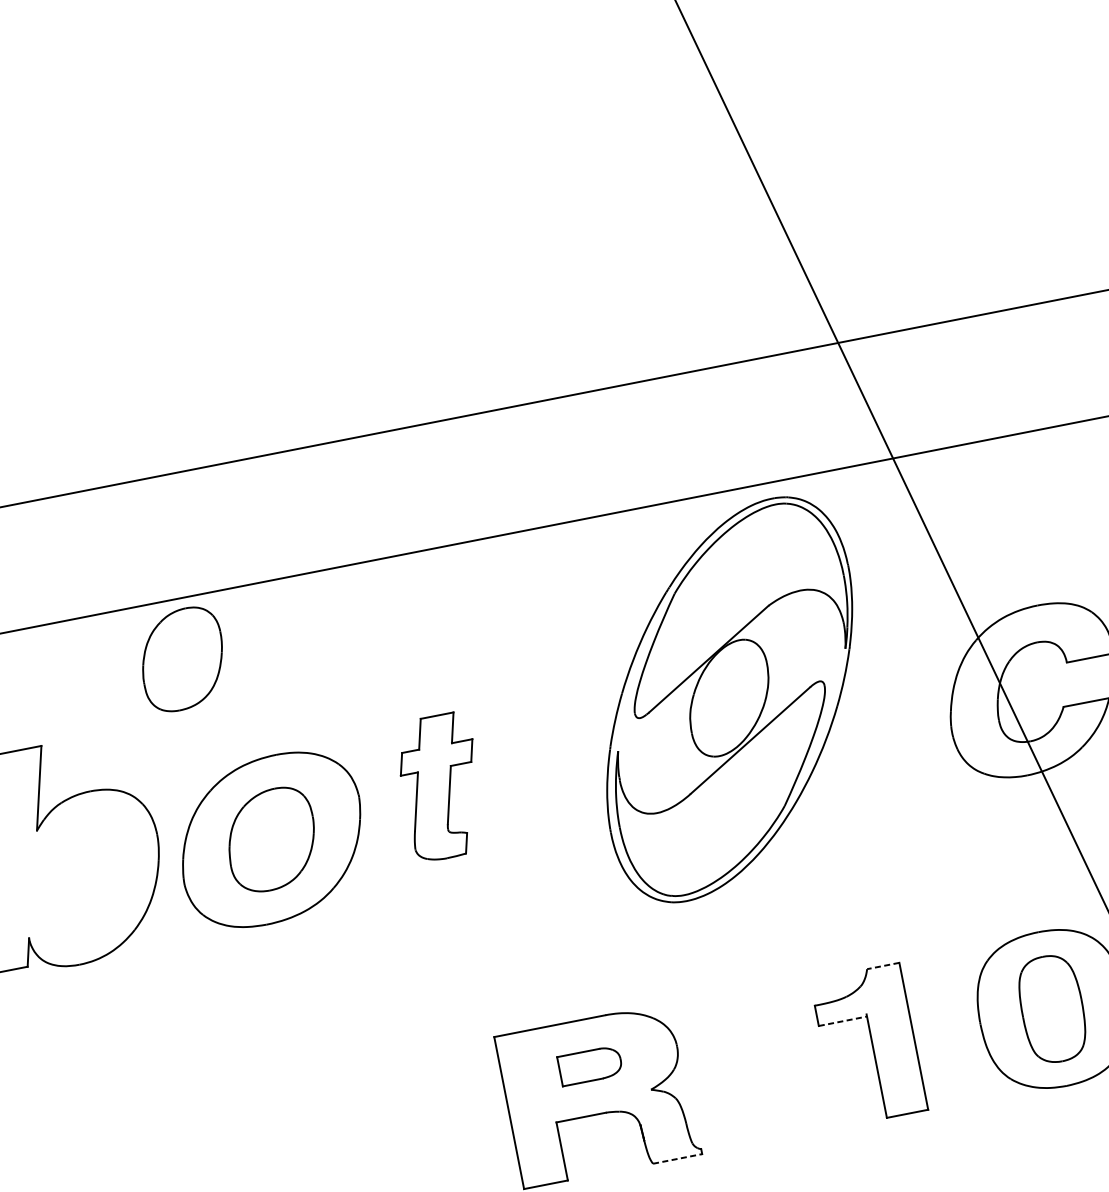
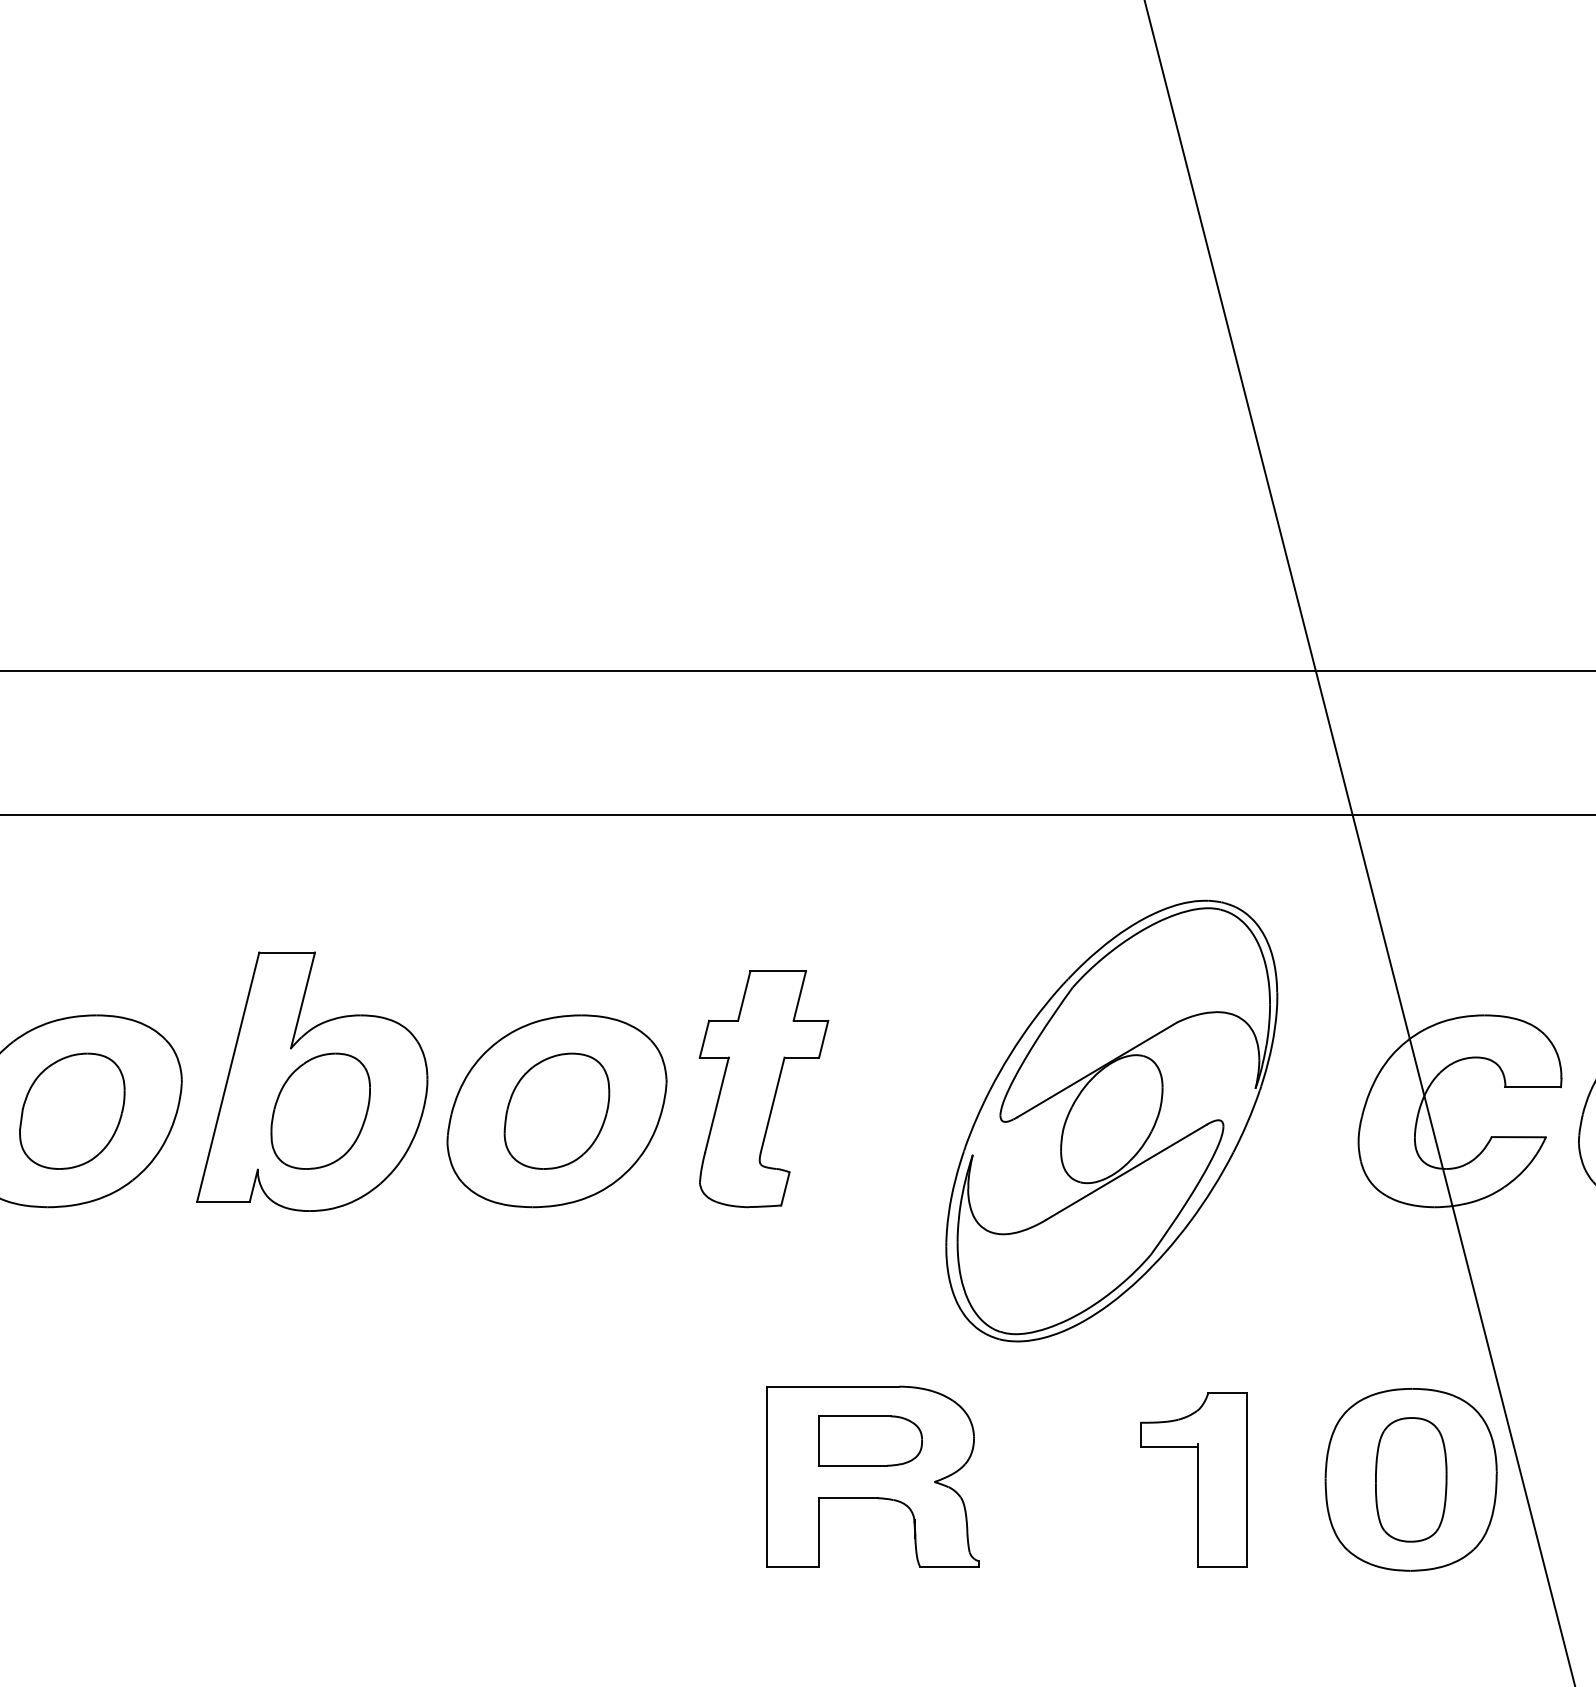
part: (182, 658) -> (320, 1110), moved
part: (729, 699) -> (1111, 1120), moved
part: (442, 787) -> (763, 1089), size x1.43
line: (883, 965) -> (1227, 1392), dashed -> solid
line: (843, 1020) -> (1169, 1446), dashed -> solid
part: (590, 1065) -> (870, 1440), size x1.43
line: (677, 1159) -> (949, 1567), dashed -> solid

